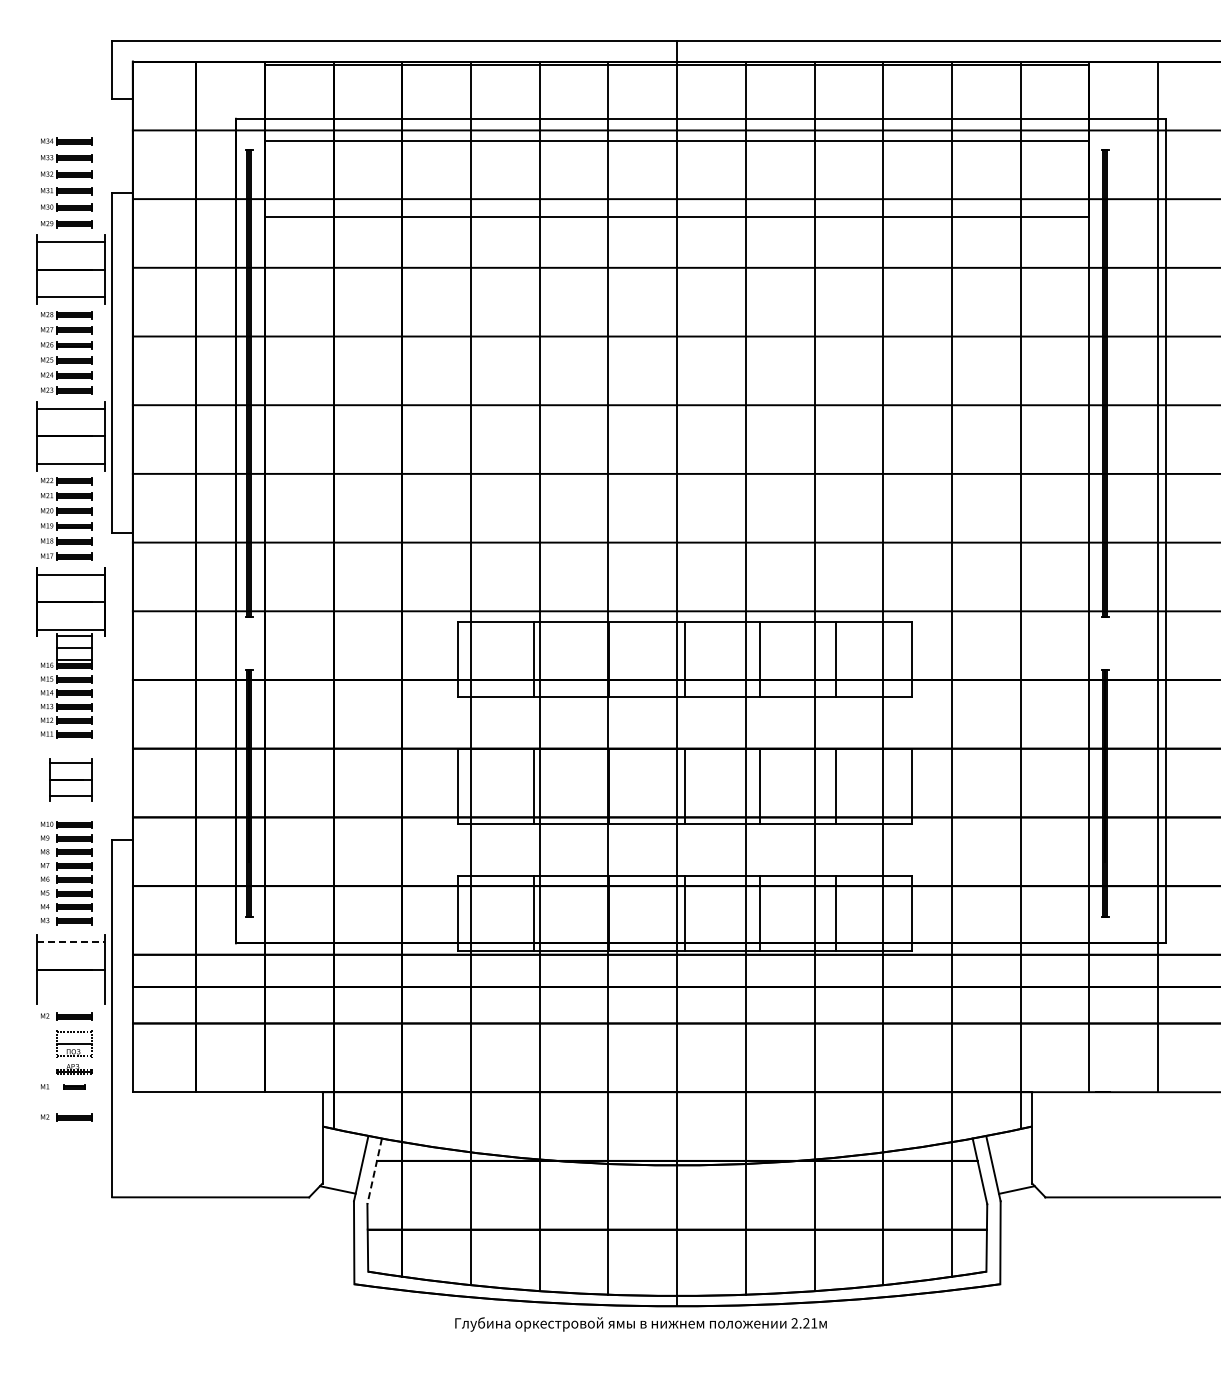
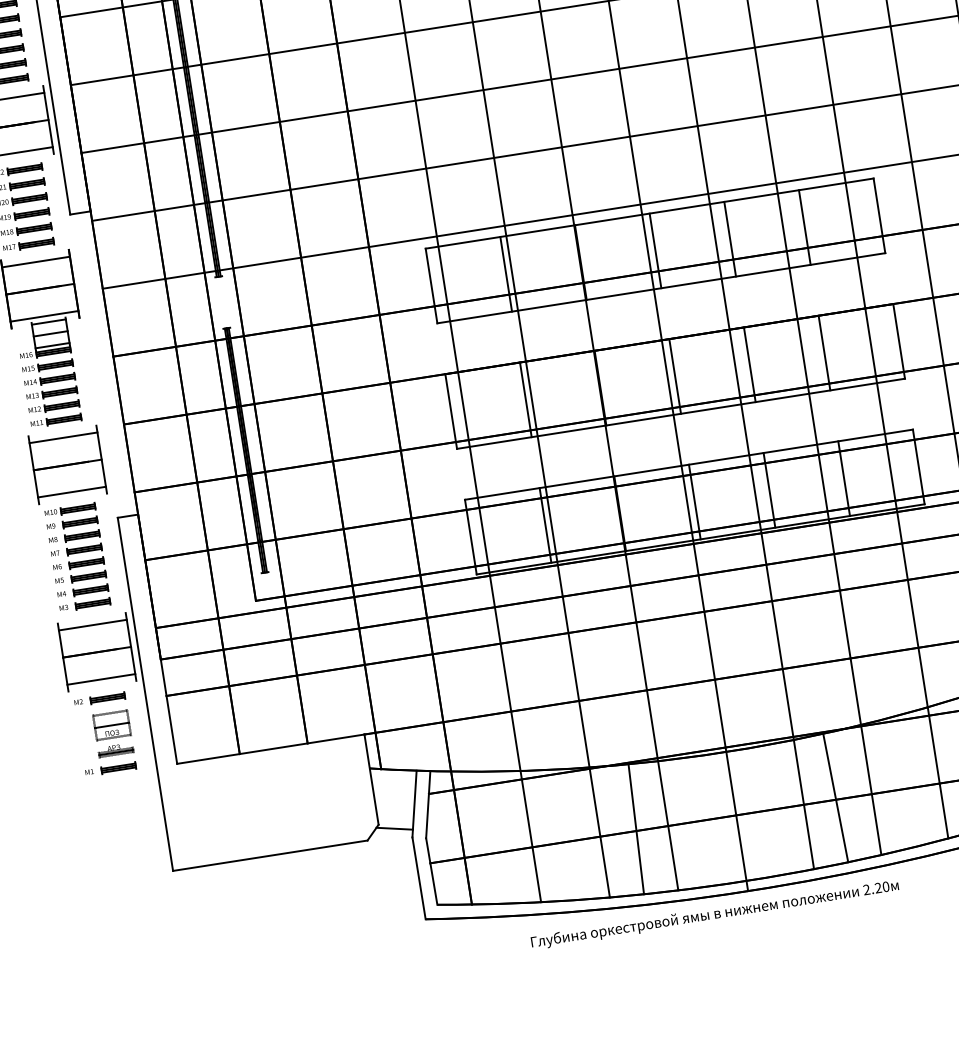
part: (70, 779) -> (67, 464), size x1.67
line: (71, 942) -> (93, 625), dashed -> solid
line: (70, 997) -> (100, 679), added
part: (74, 1087) -> (118, 768), size x1.67
part: (66, 1117) -> (115, 799), removed
line: (374, 1171) -> (428, 804), dashed -> solid
line: (575, 1227) -> (635, 829), added
line: (777, 1227) -> (834, 797), added
text: (814, 1323) -> (886, 886), 2.21 -> 2.20

